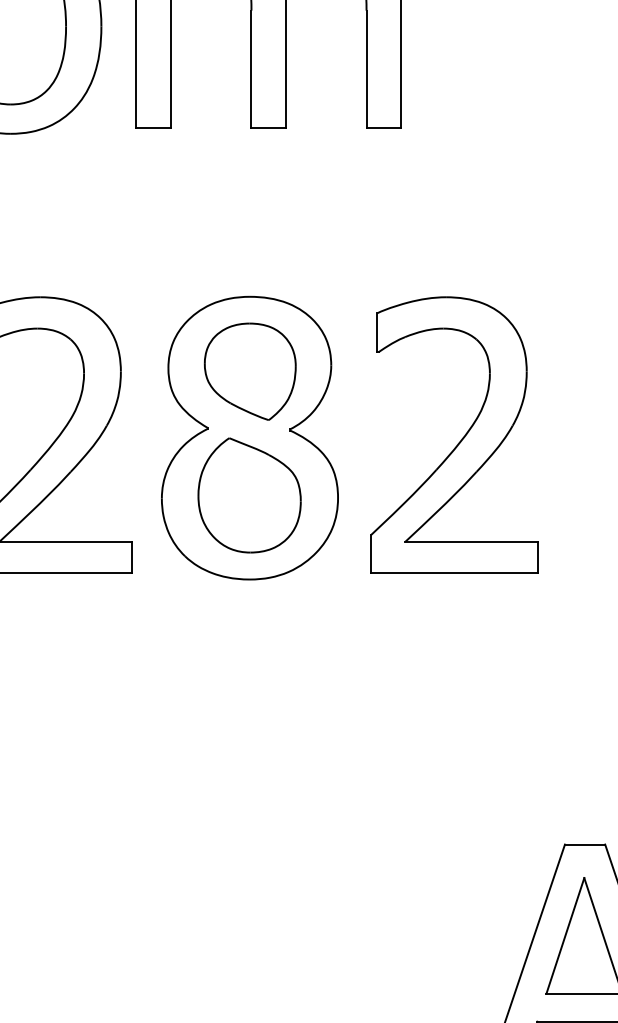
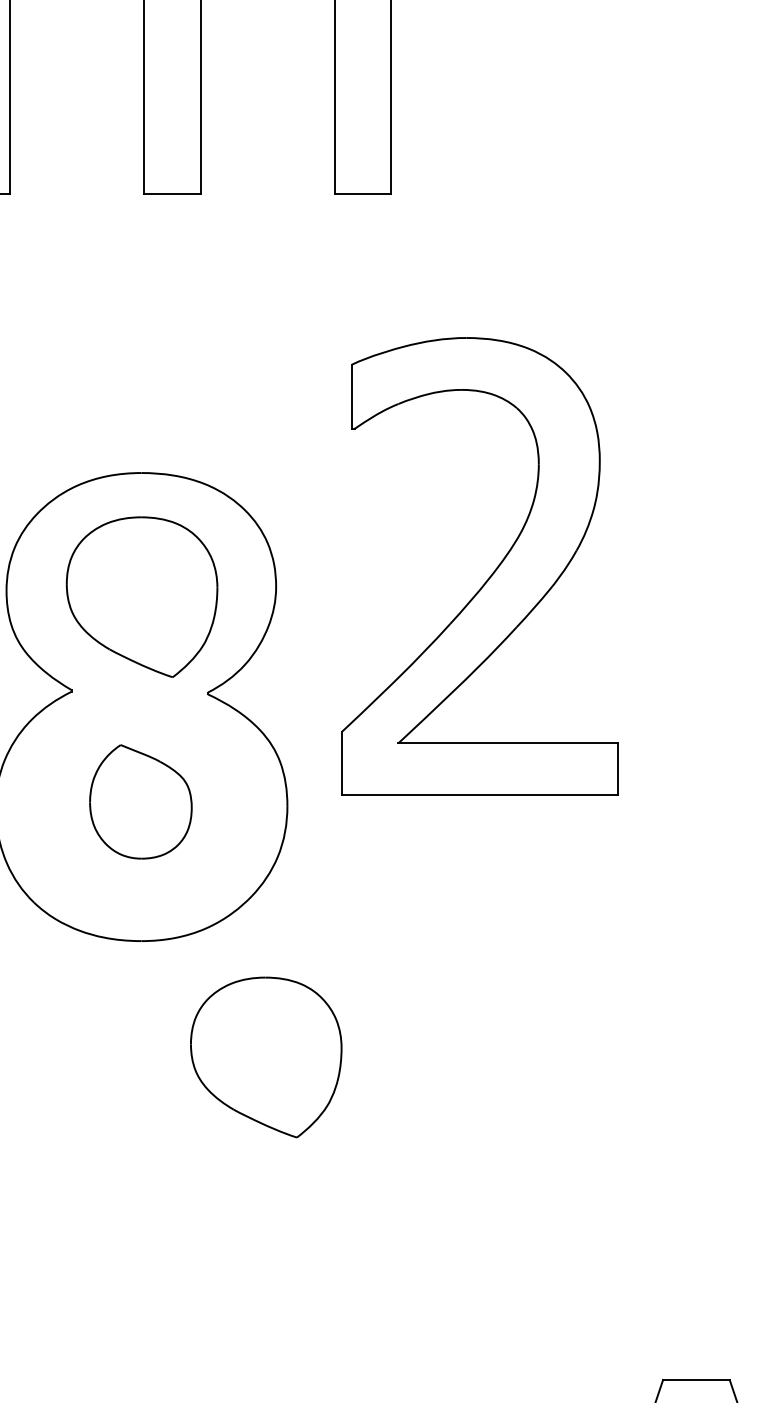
part: (461, 438) -> (491, 571), moved
part: (249, 495) -> (140, 801), size x0.6
part: (324, 649) -> (264, 1056), added

